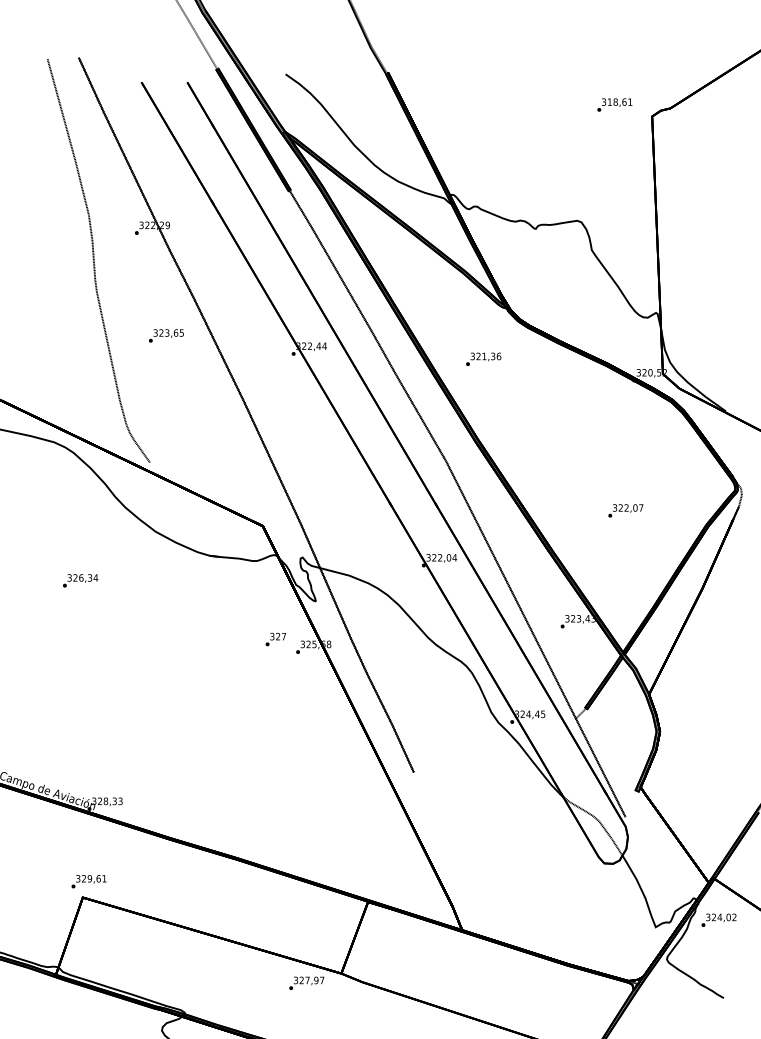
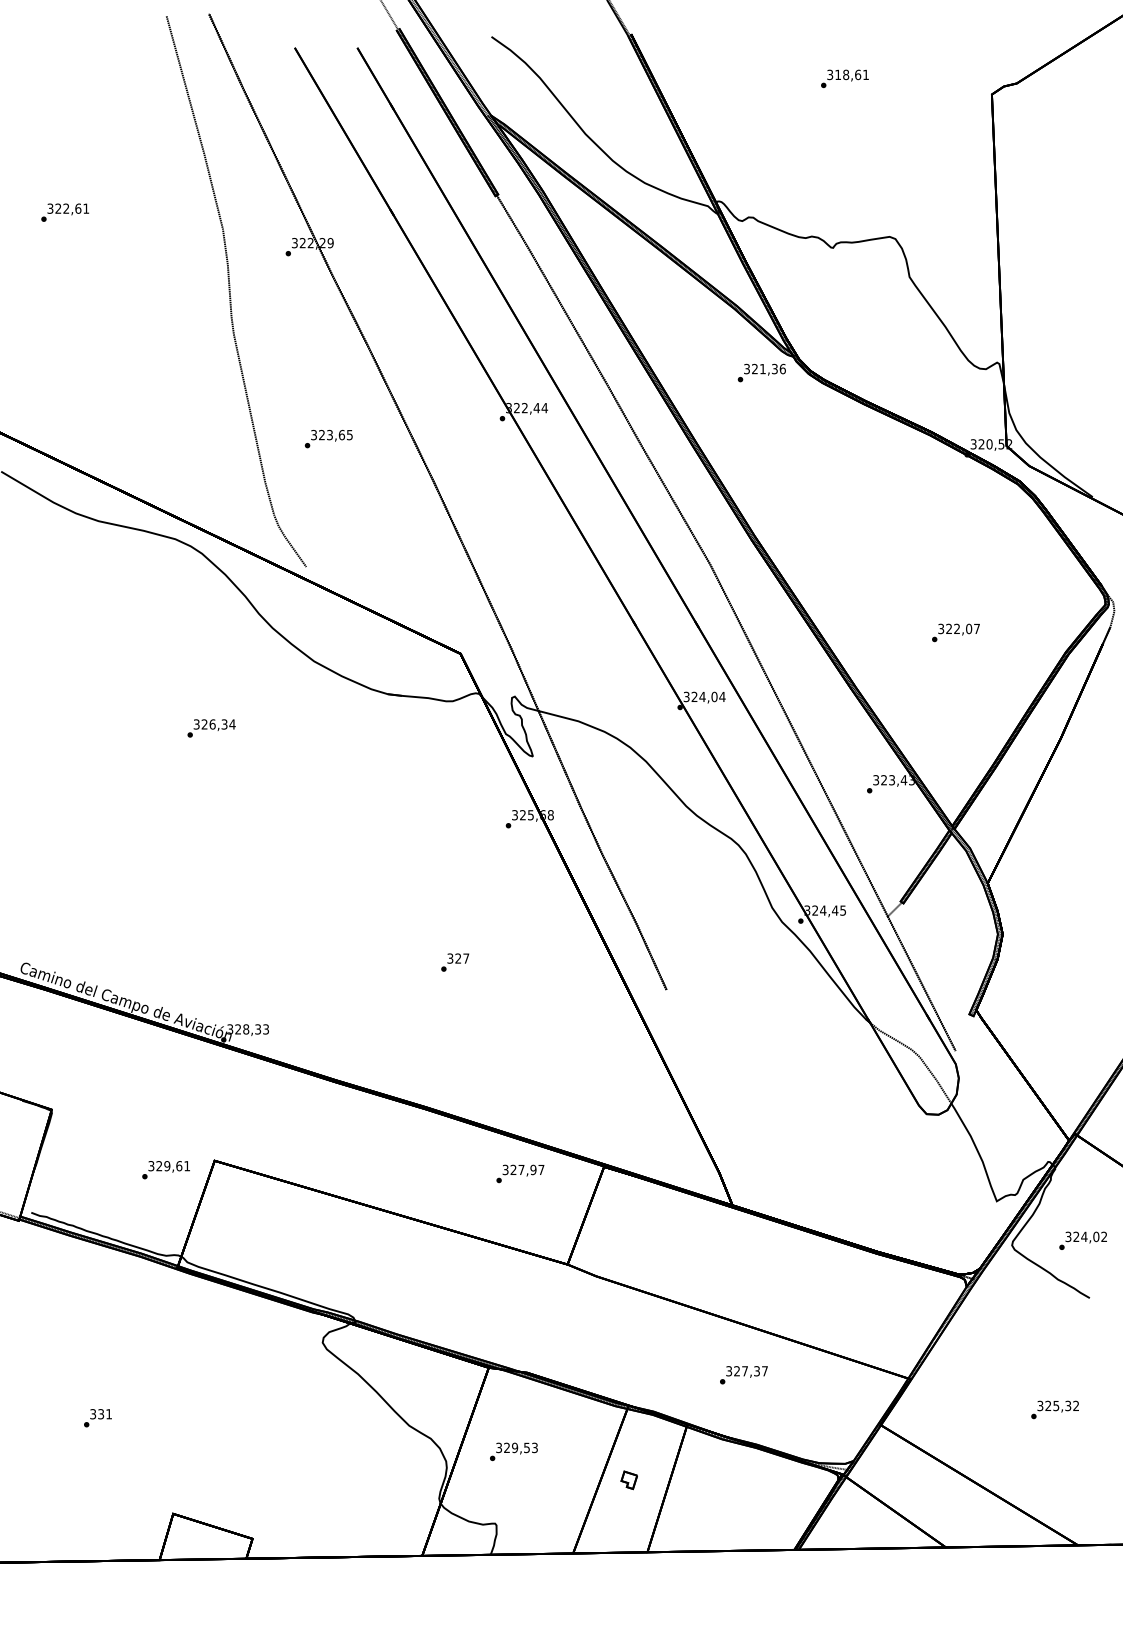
text: (614, 104) -> (844, 78), moved
text: (166, 335) -> (328, 438), moved
text: (483, 358) -> (761, 372), moved
text: (440, 557) -> (702, 696), 322,04 -> 324,04
text: (276, 639) -> (455, 962), moved
text: (88, 881) -> (165, 1170), moved
text: (718, 920) -> (1082, 1240), moved
text: (306, 983) -> (520, 1173), moved

